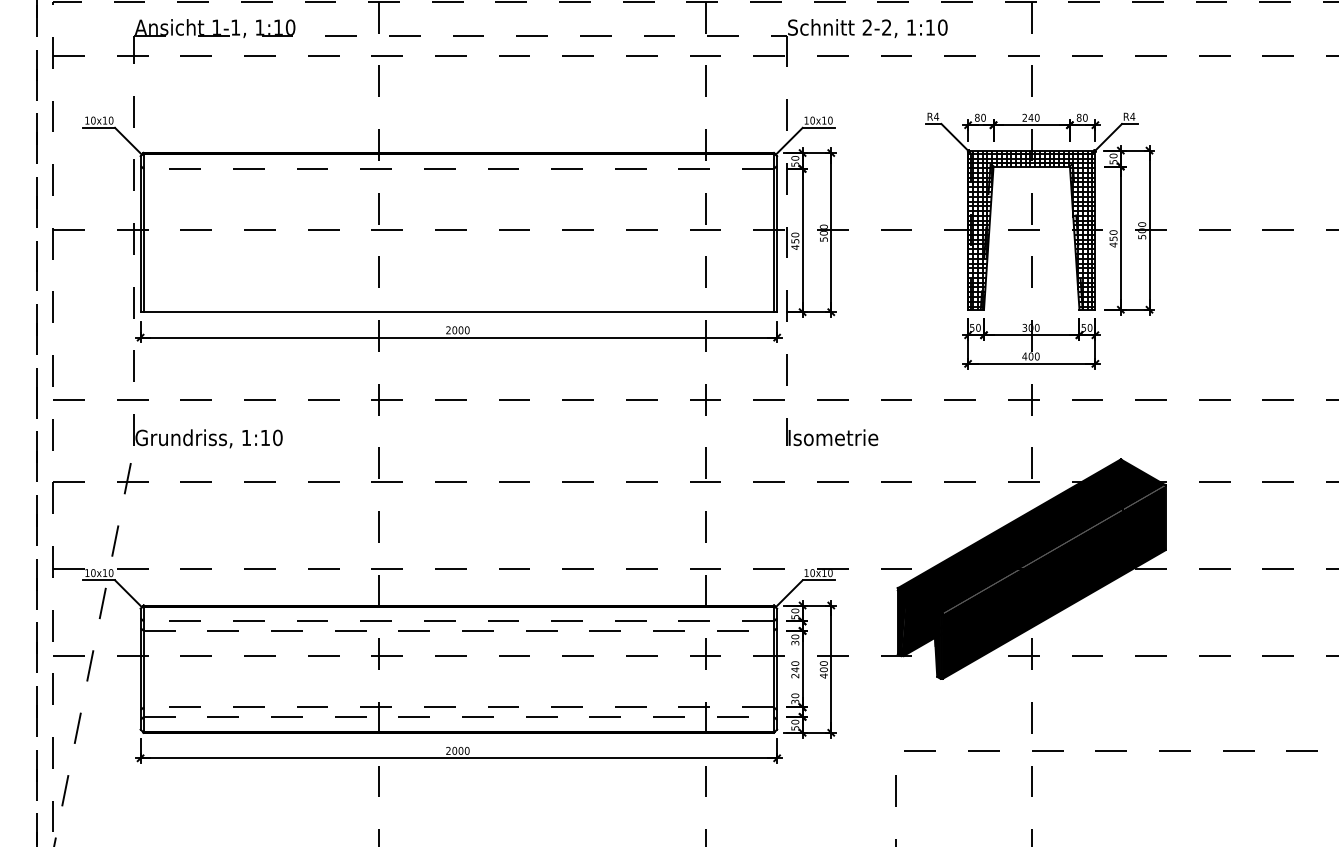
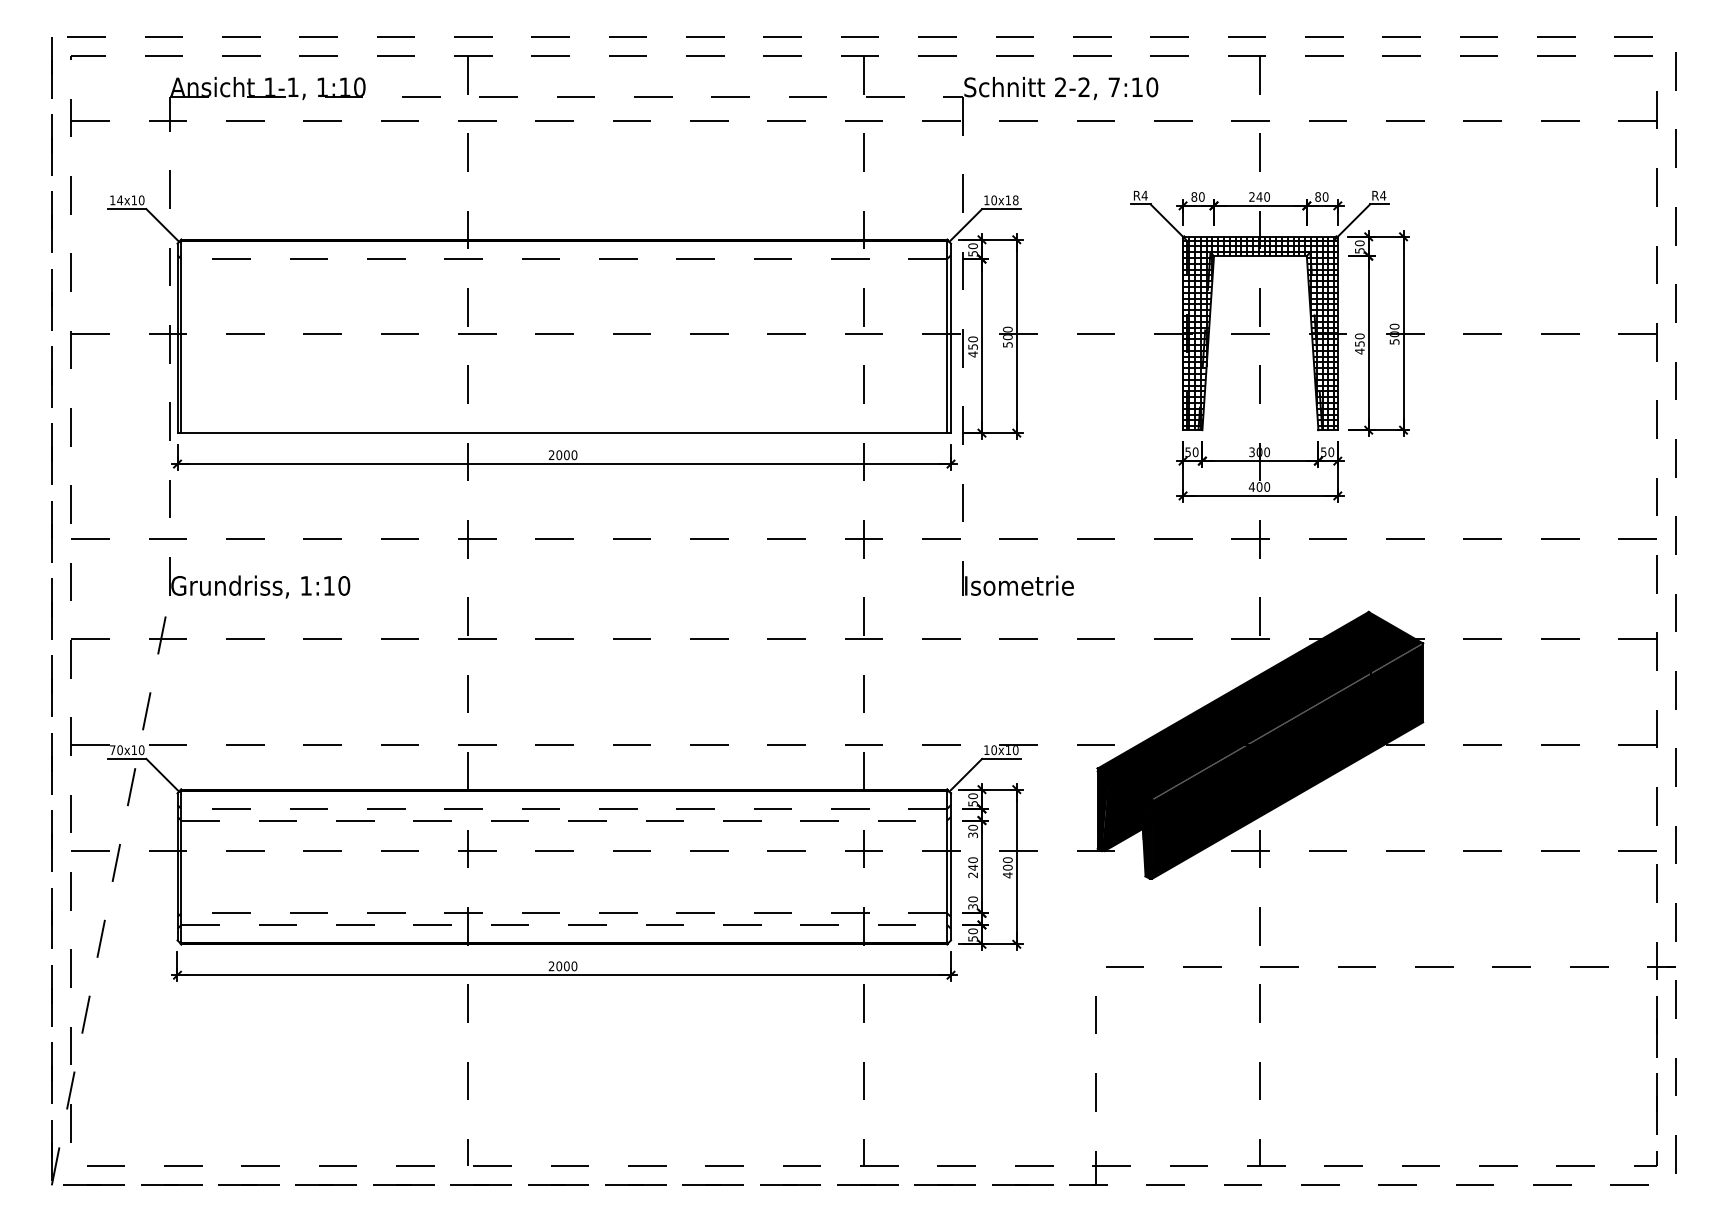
text: (910, 26) -> (1113, 86), 1:10 -> 7:10
text: (93, 120) -> (120, 200), 10x10 -> 14x10
text: (830, 120) -> (1015, 200), 10x10 -> 10x18
text: (87, 572) -> (112, 749), 10x10 -> 70x10

